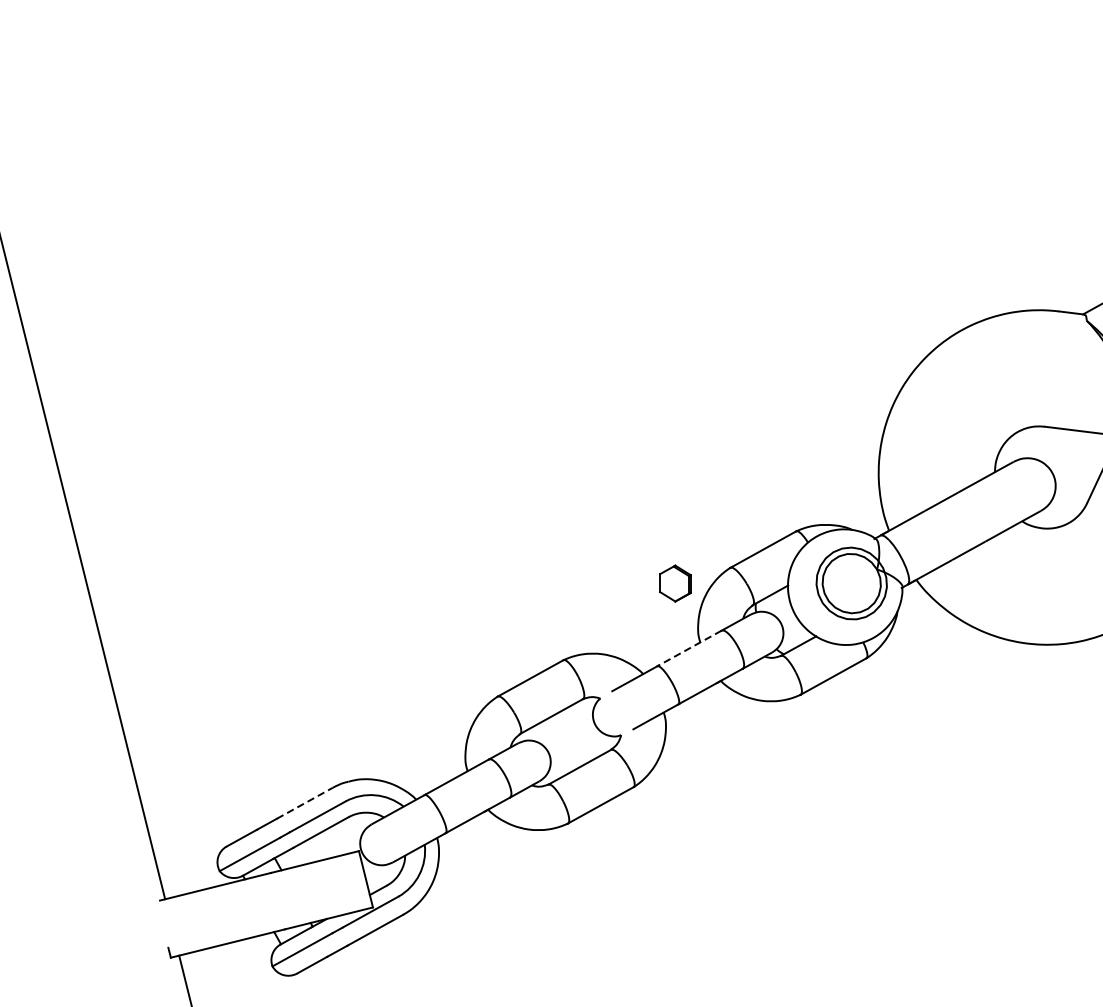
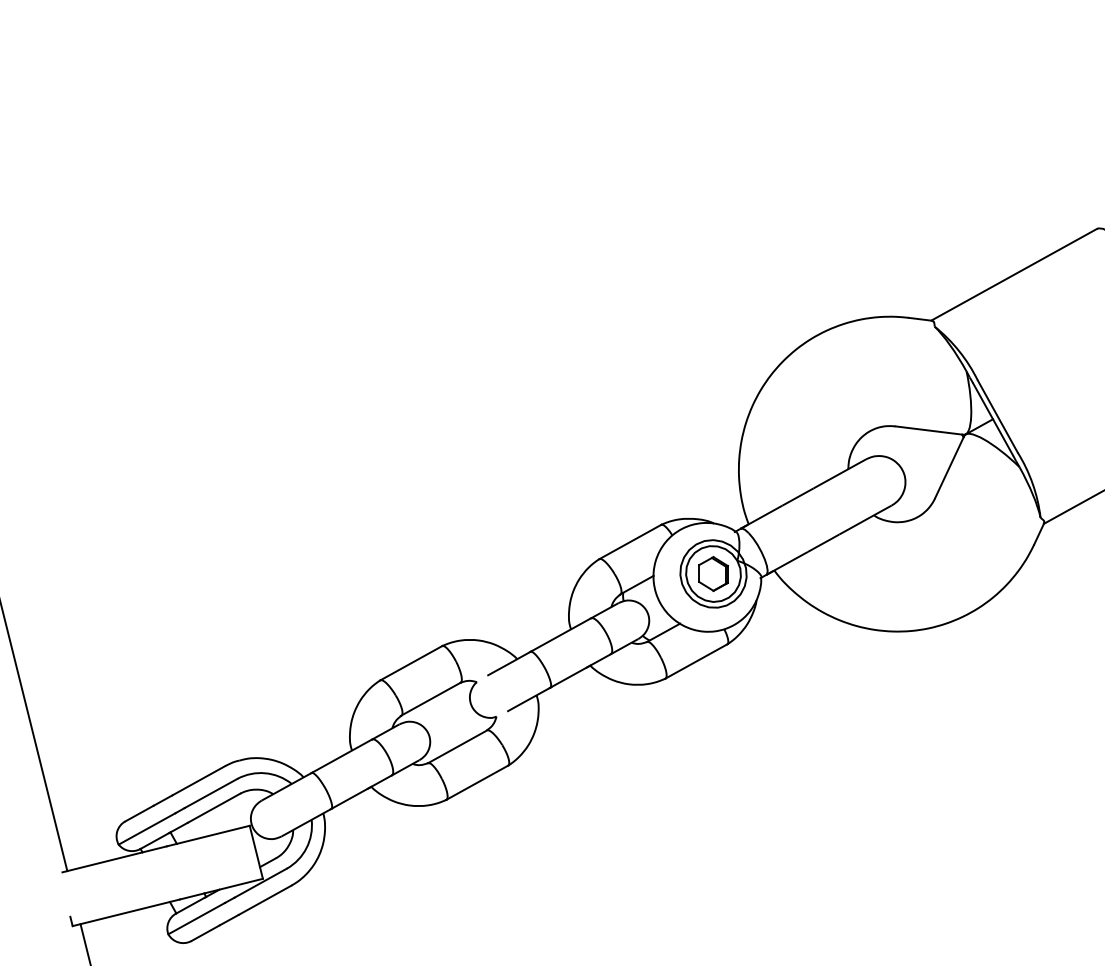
part: (675, 584) -> (713, 574), moved
line: (689, 648) -> (560, 635), dashed -> solid
line: (305, 802) -> (199, 780), dashed -> solid

